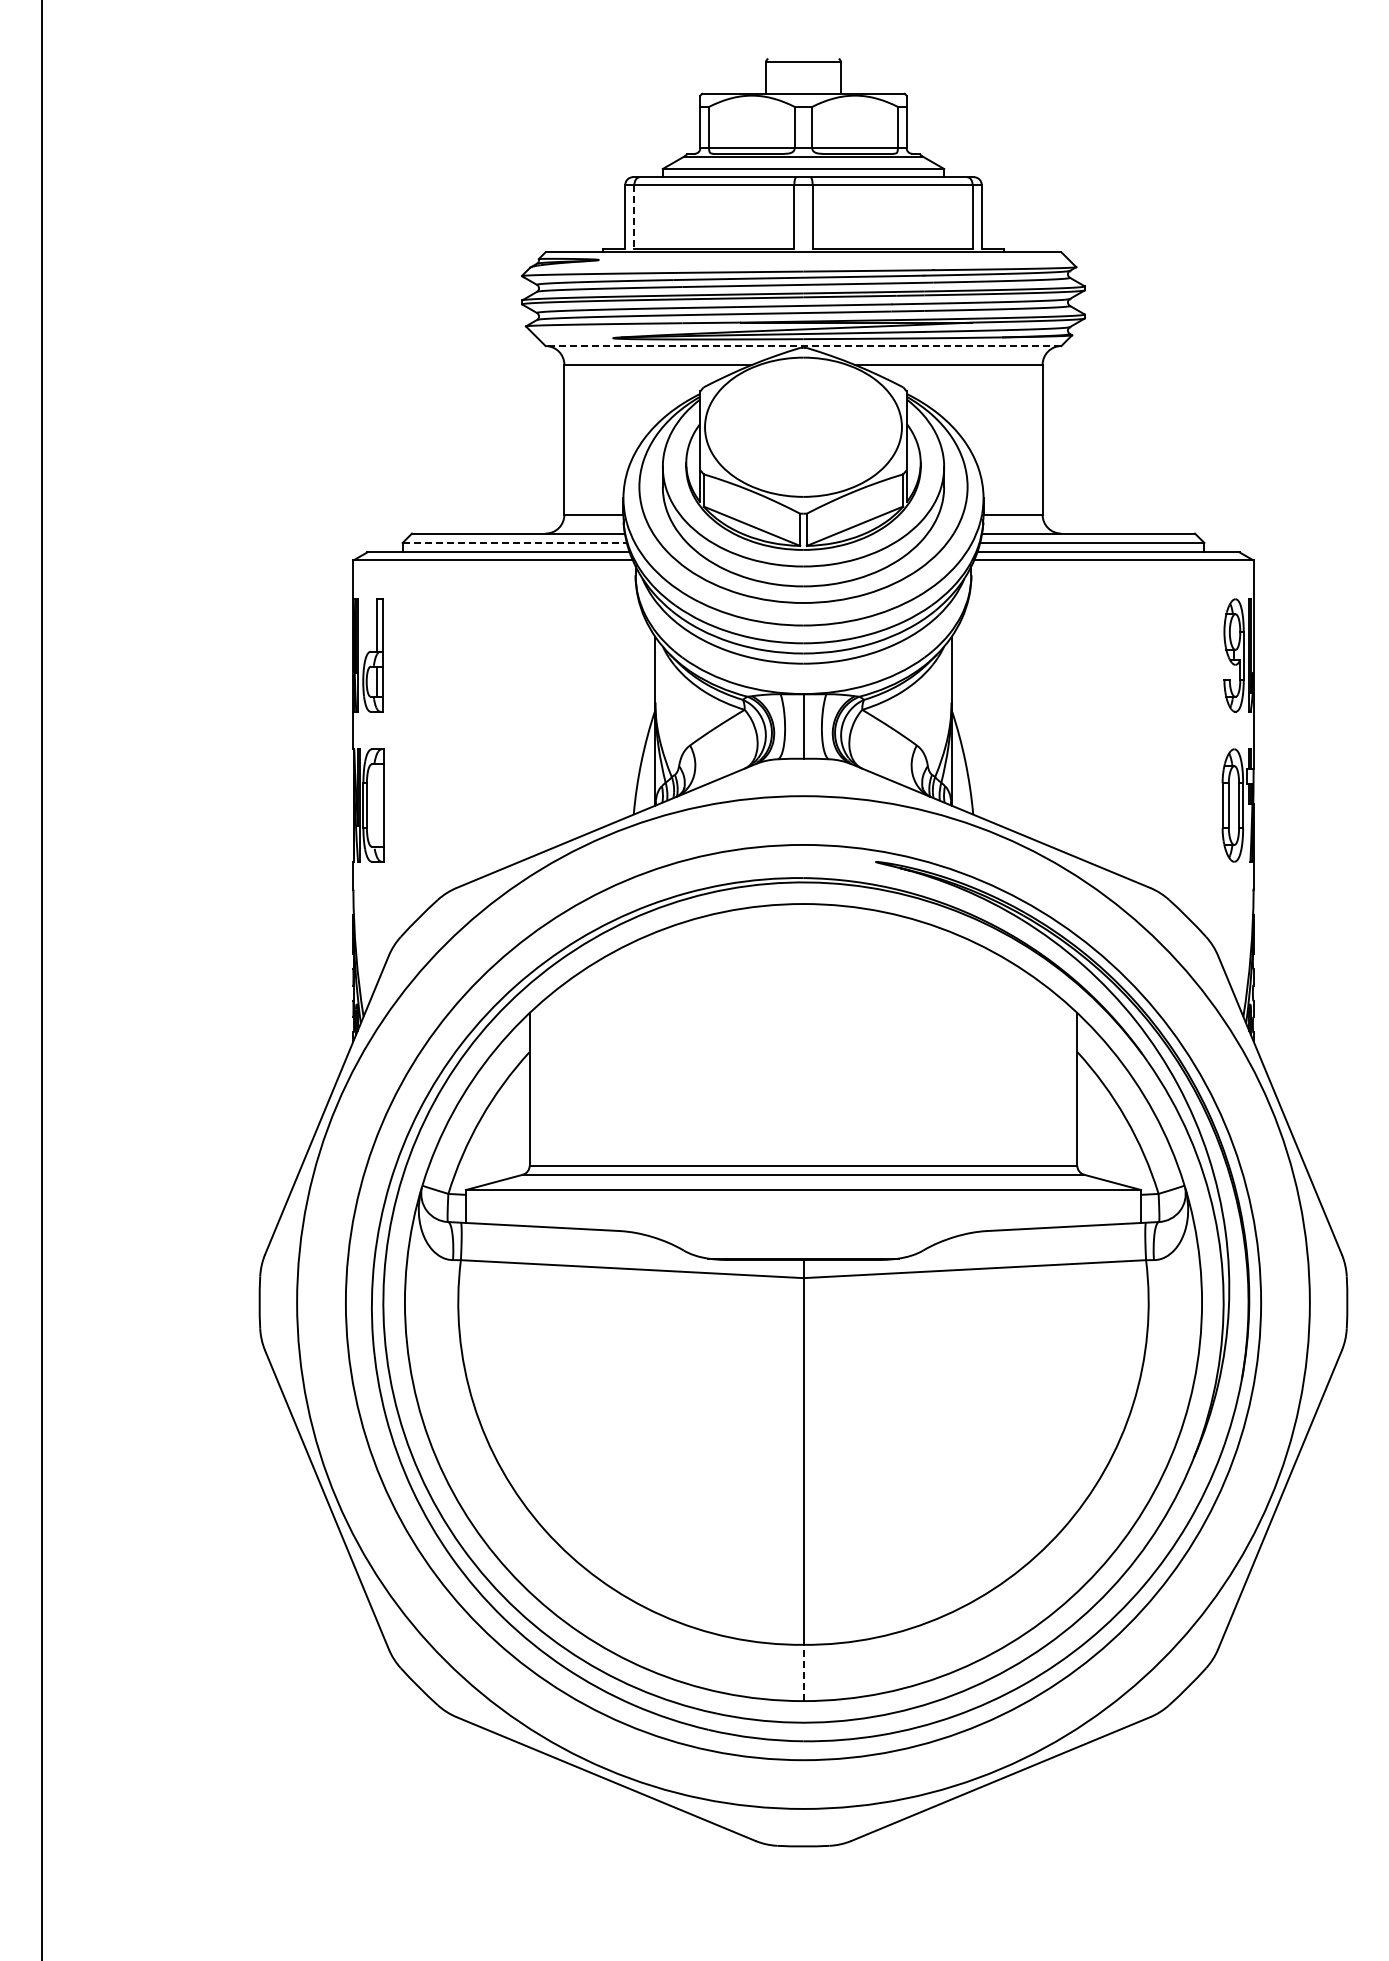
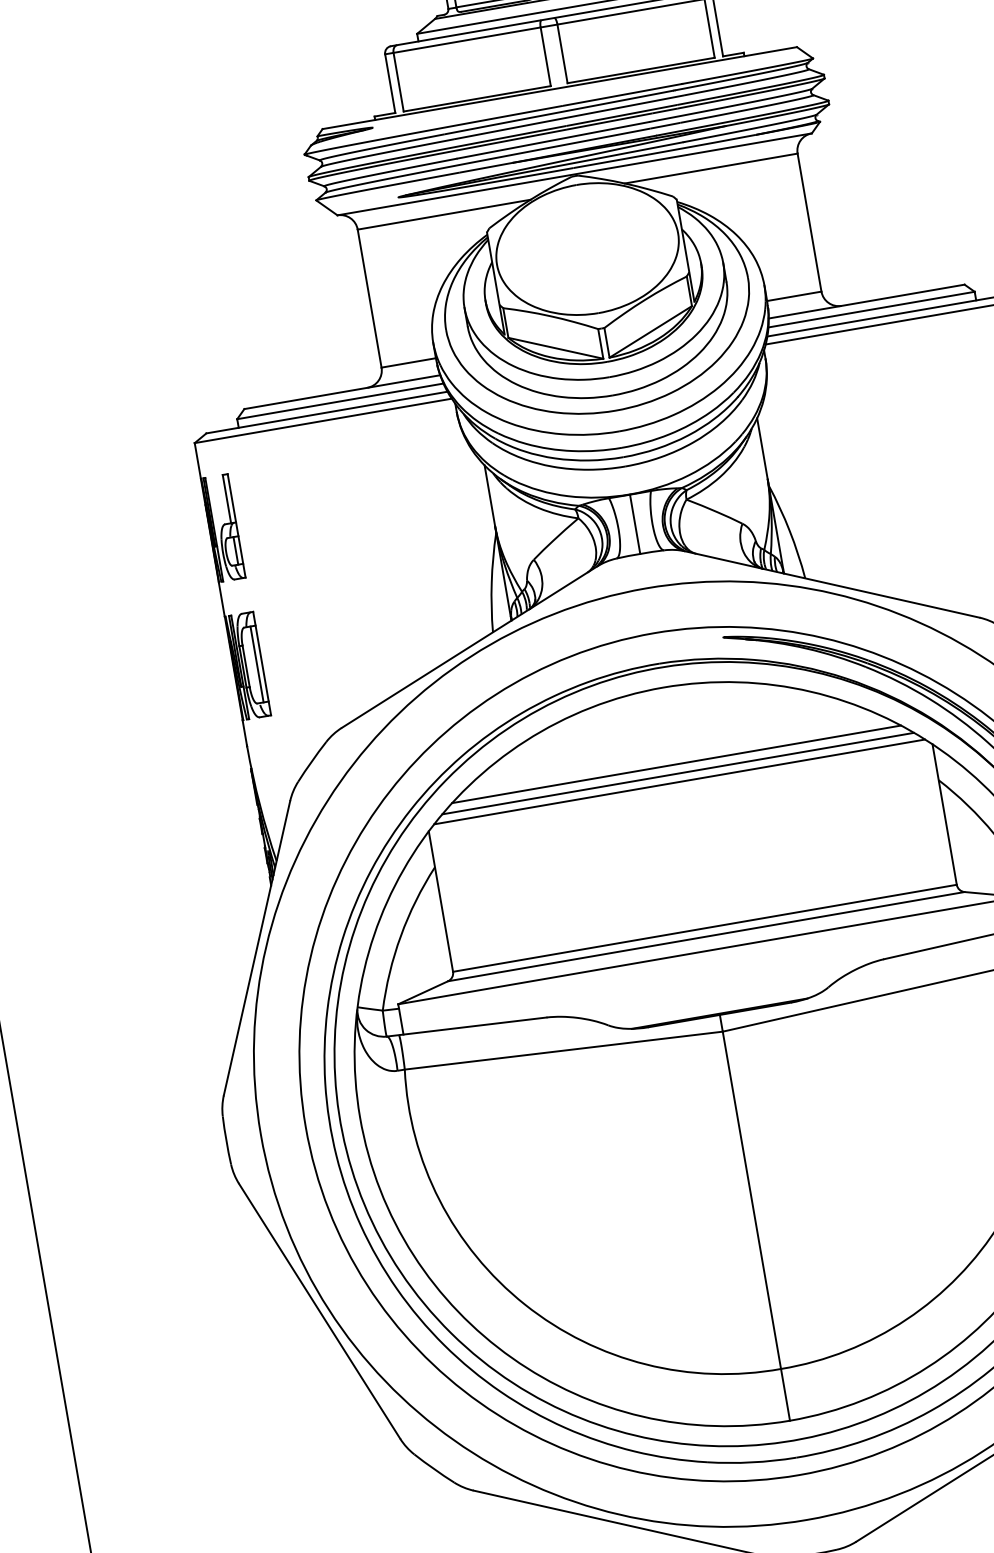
line: (634, 216) -> (398, 82), dashed -> solid
line: (803, 346) -> (574, 174), dashed -> solid
line: (515, 542) -> (341, 400), dashed -> solid
line: (378, 805) -> (256, 664), added
line: (803, 987) -> (676, 764), added
line: (803, 997) -> (678, 773), added
line: (803, 1006) -> (679, 781), added
line: (803, 1672) -> (785, 1394), dashed -> solid

